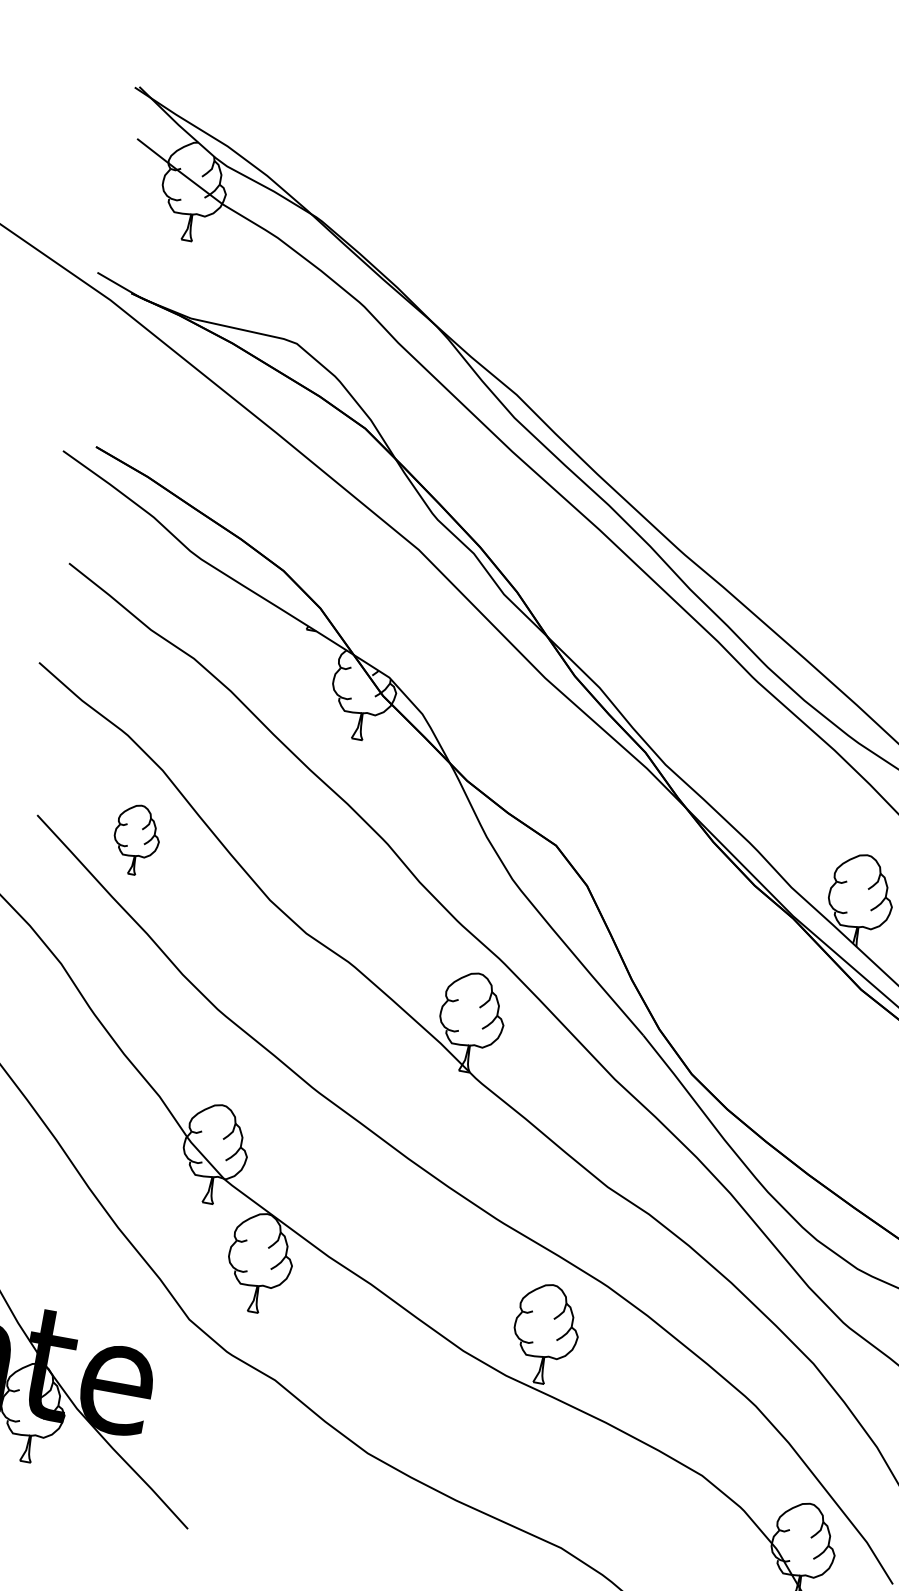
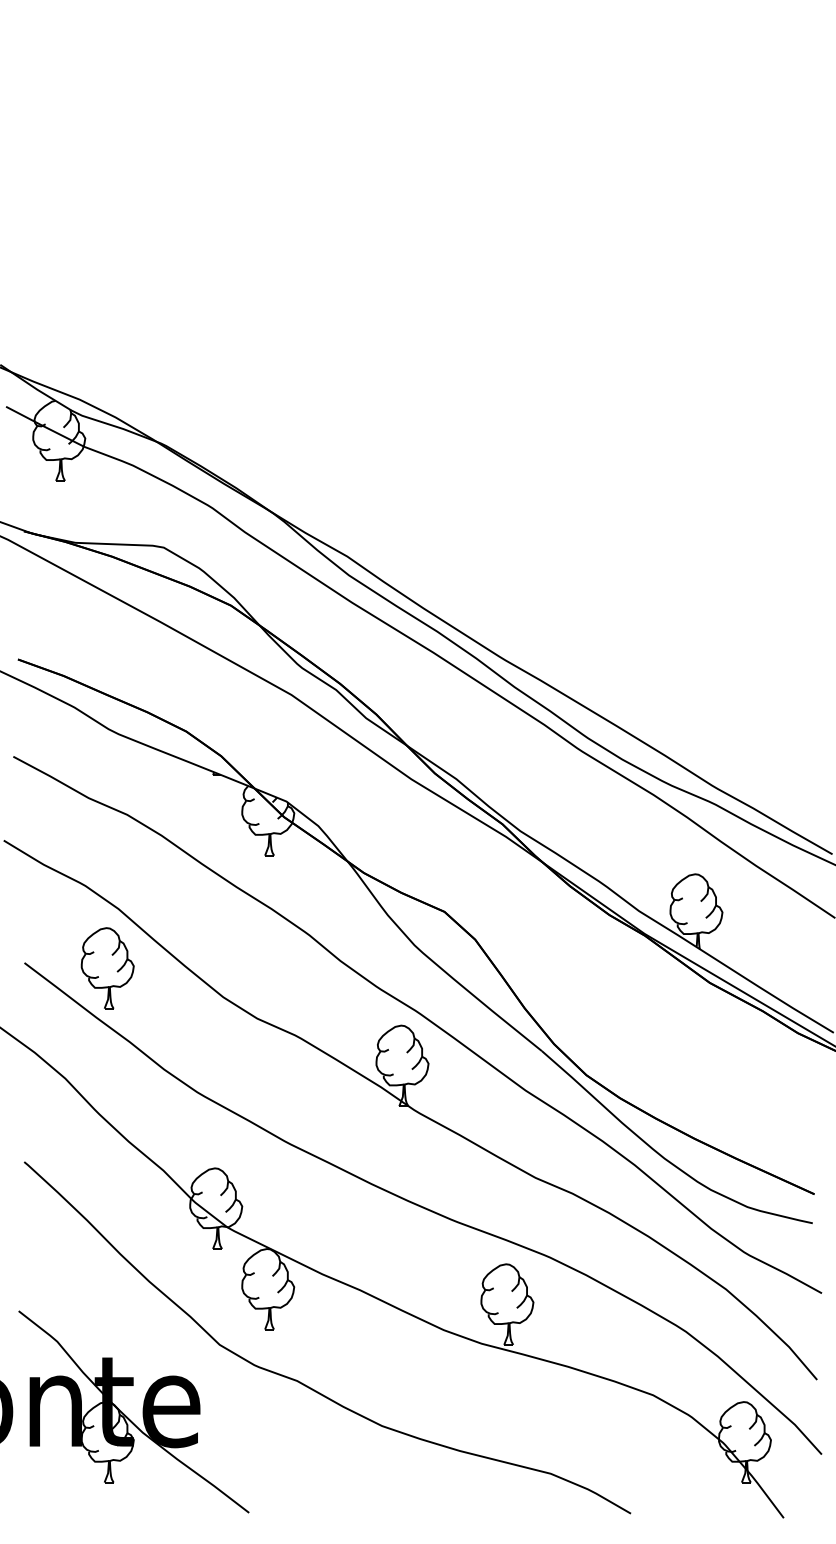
part: (136, 840) -> (107, 968), size x1.43

